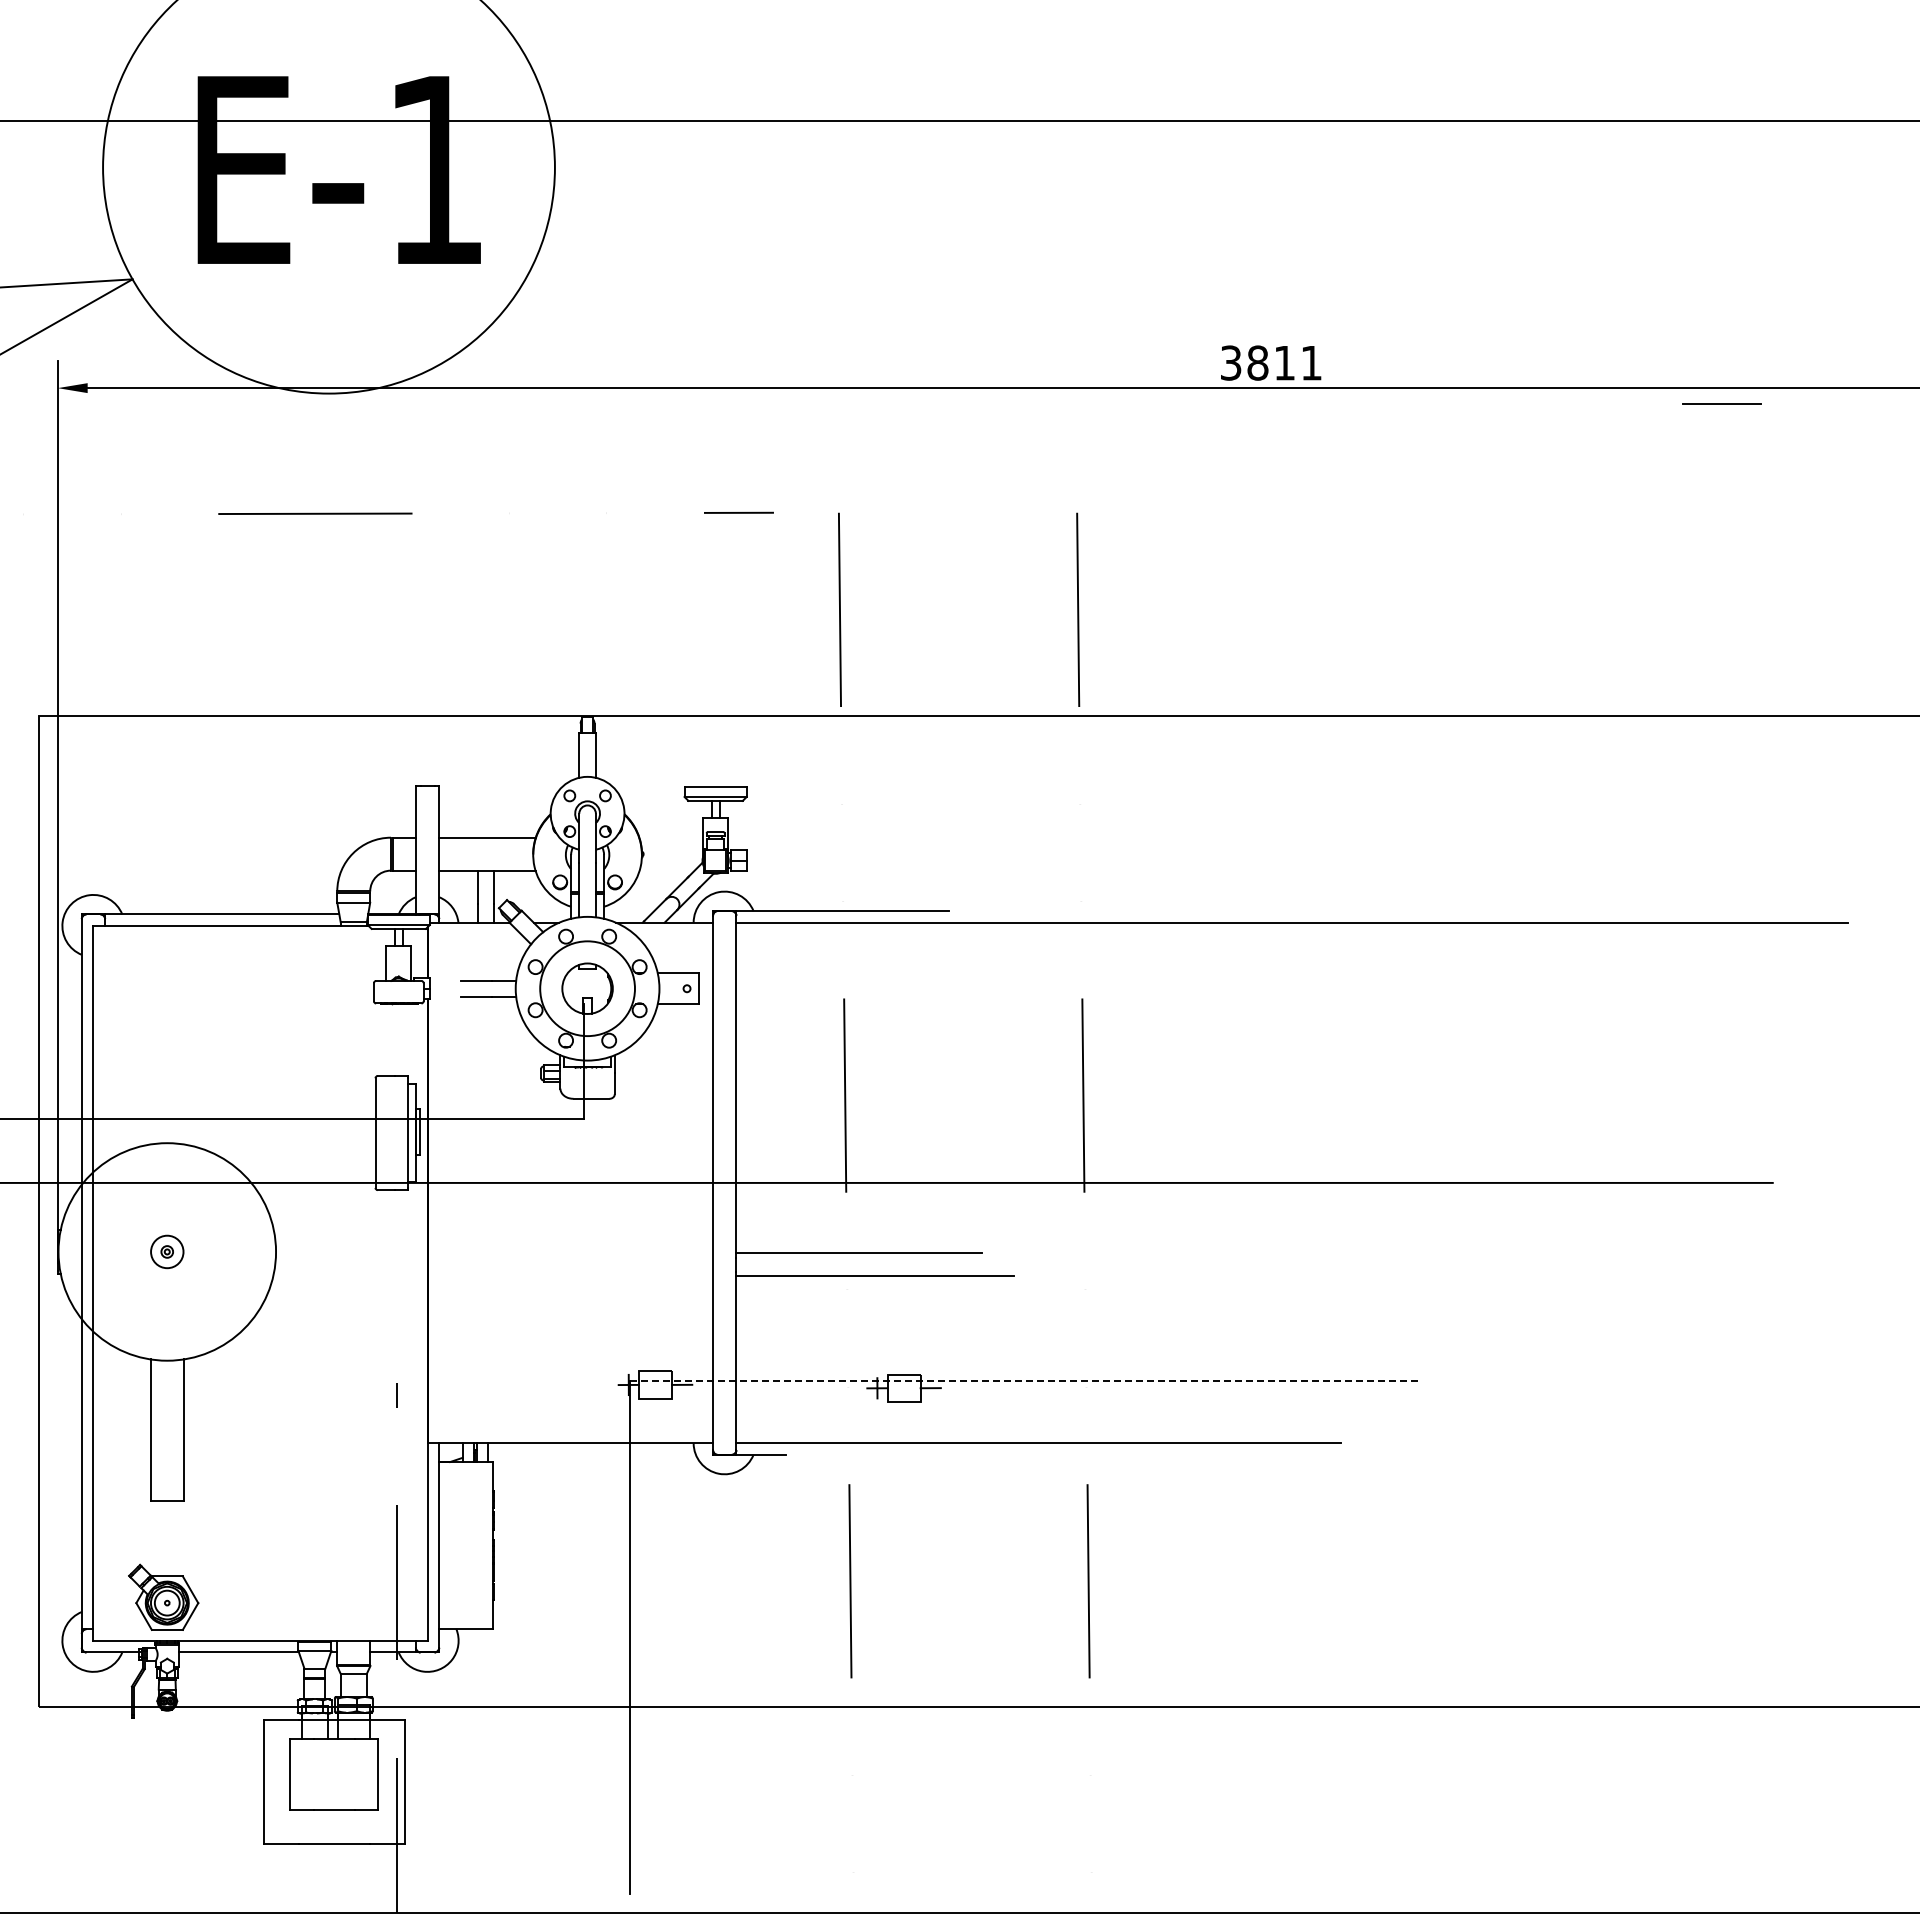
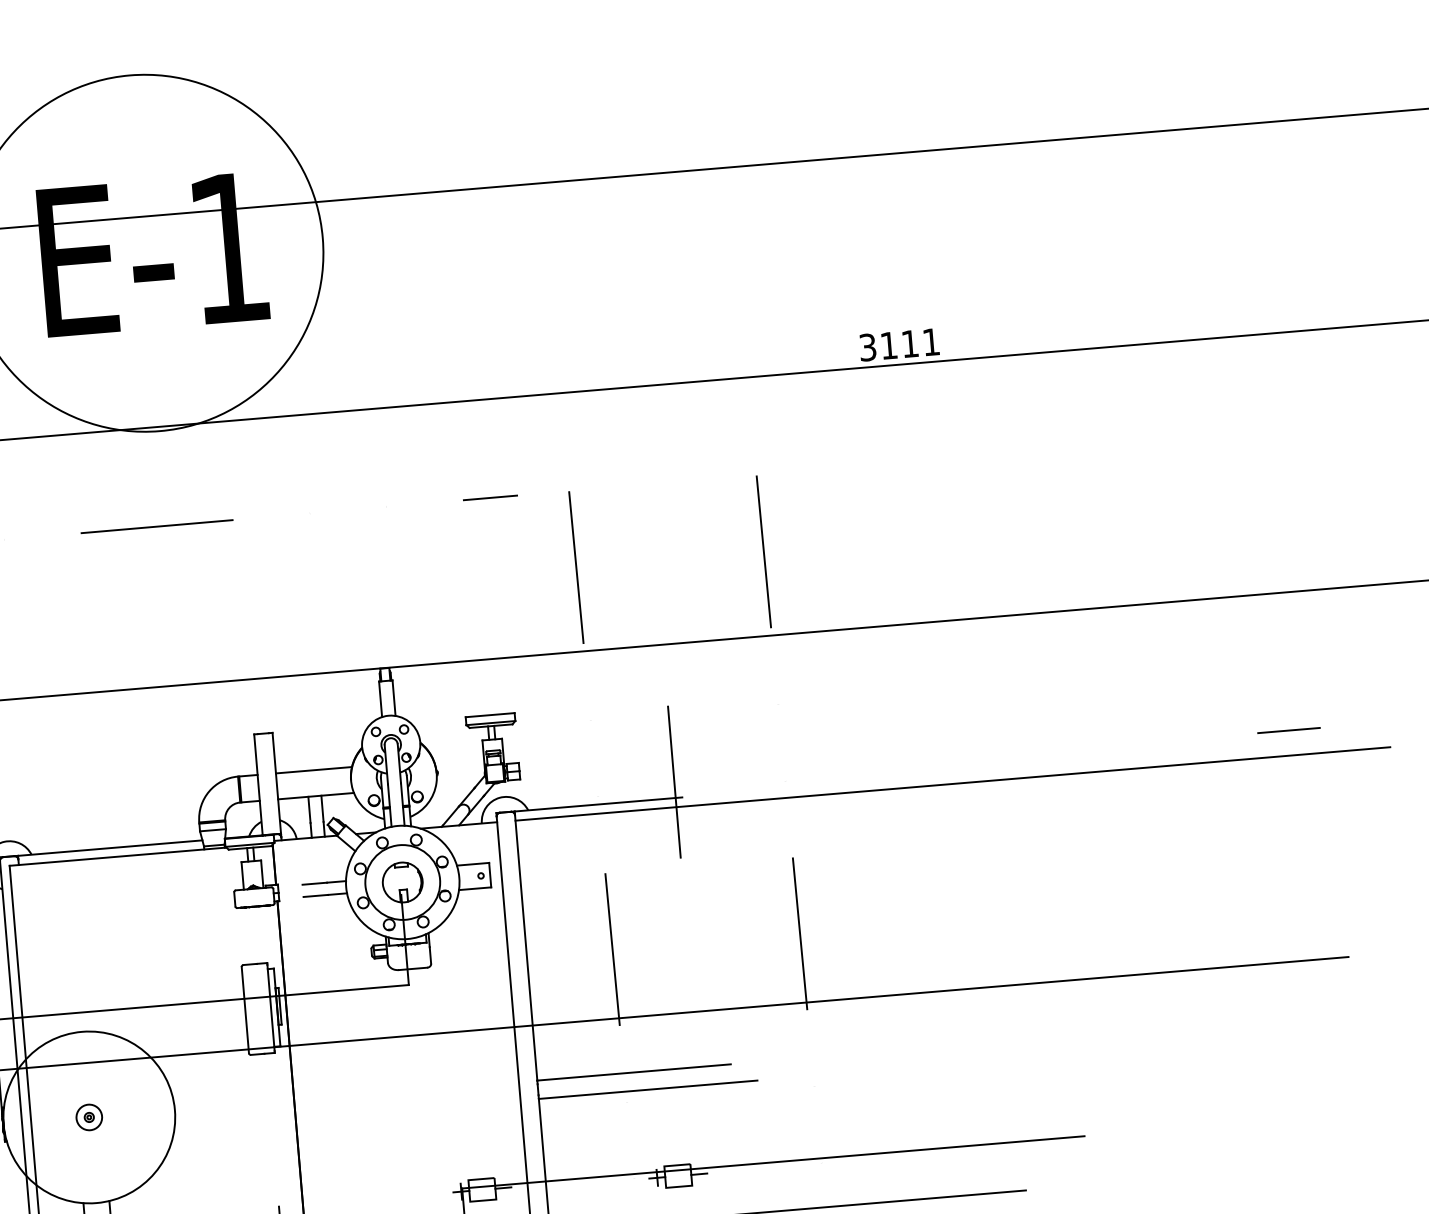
text: (1257, 362) -> (888, 345), 3811 -> 3111
line: (1721, 403) -> (1288, 730), moved
line: (940, 890) -> (674, 781), added
line: (1026, 1381) -> (774, 1162), dashed -> solid

